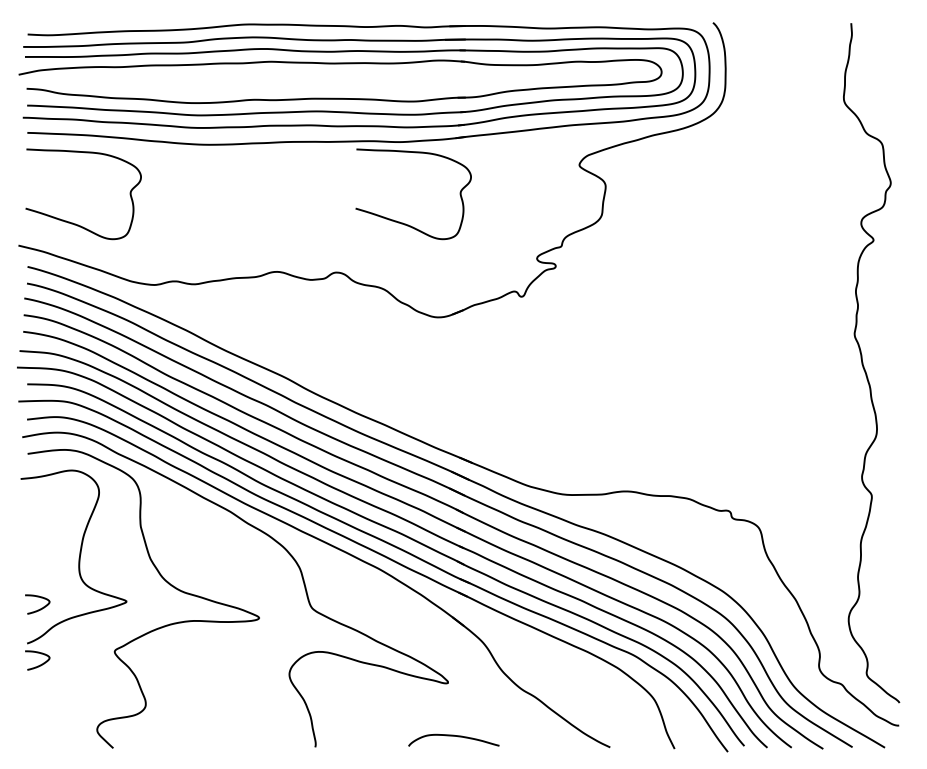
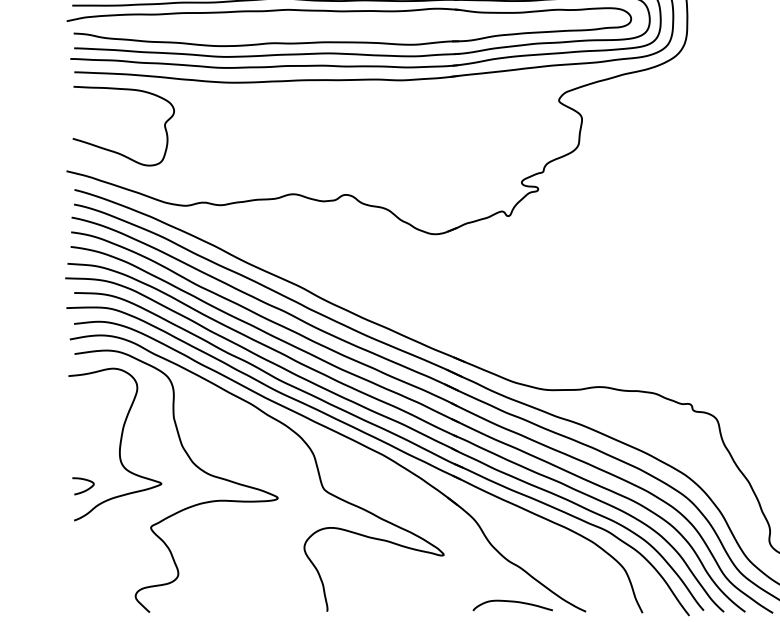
curve: (402, 222) -> (403, 150), removed
curve: (41, 663) -> (86, 538), removed
curve: (453, 736) -> (512, 602), moved

